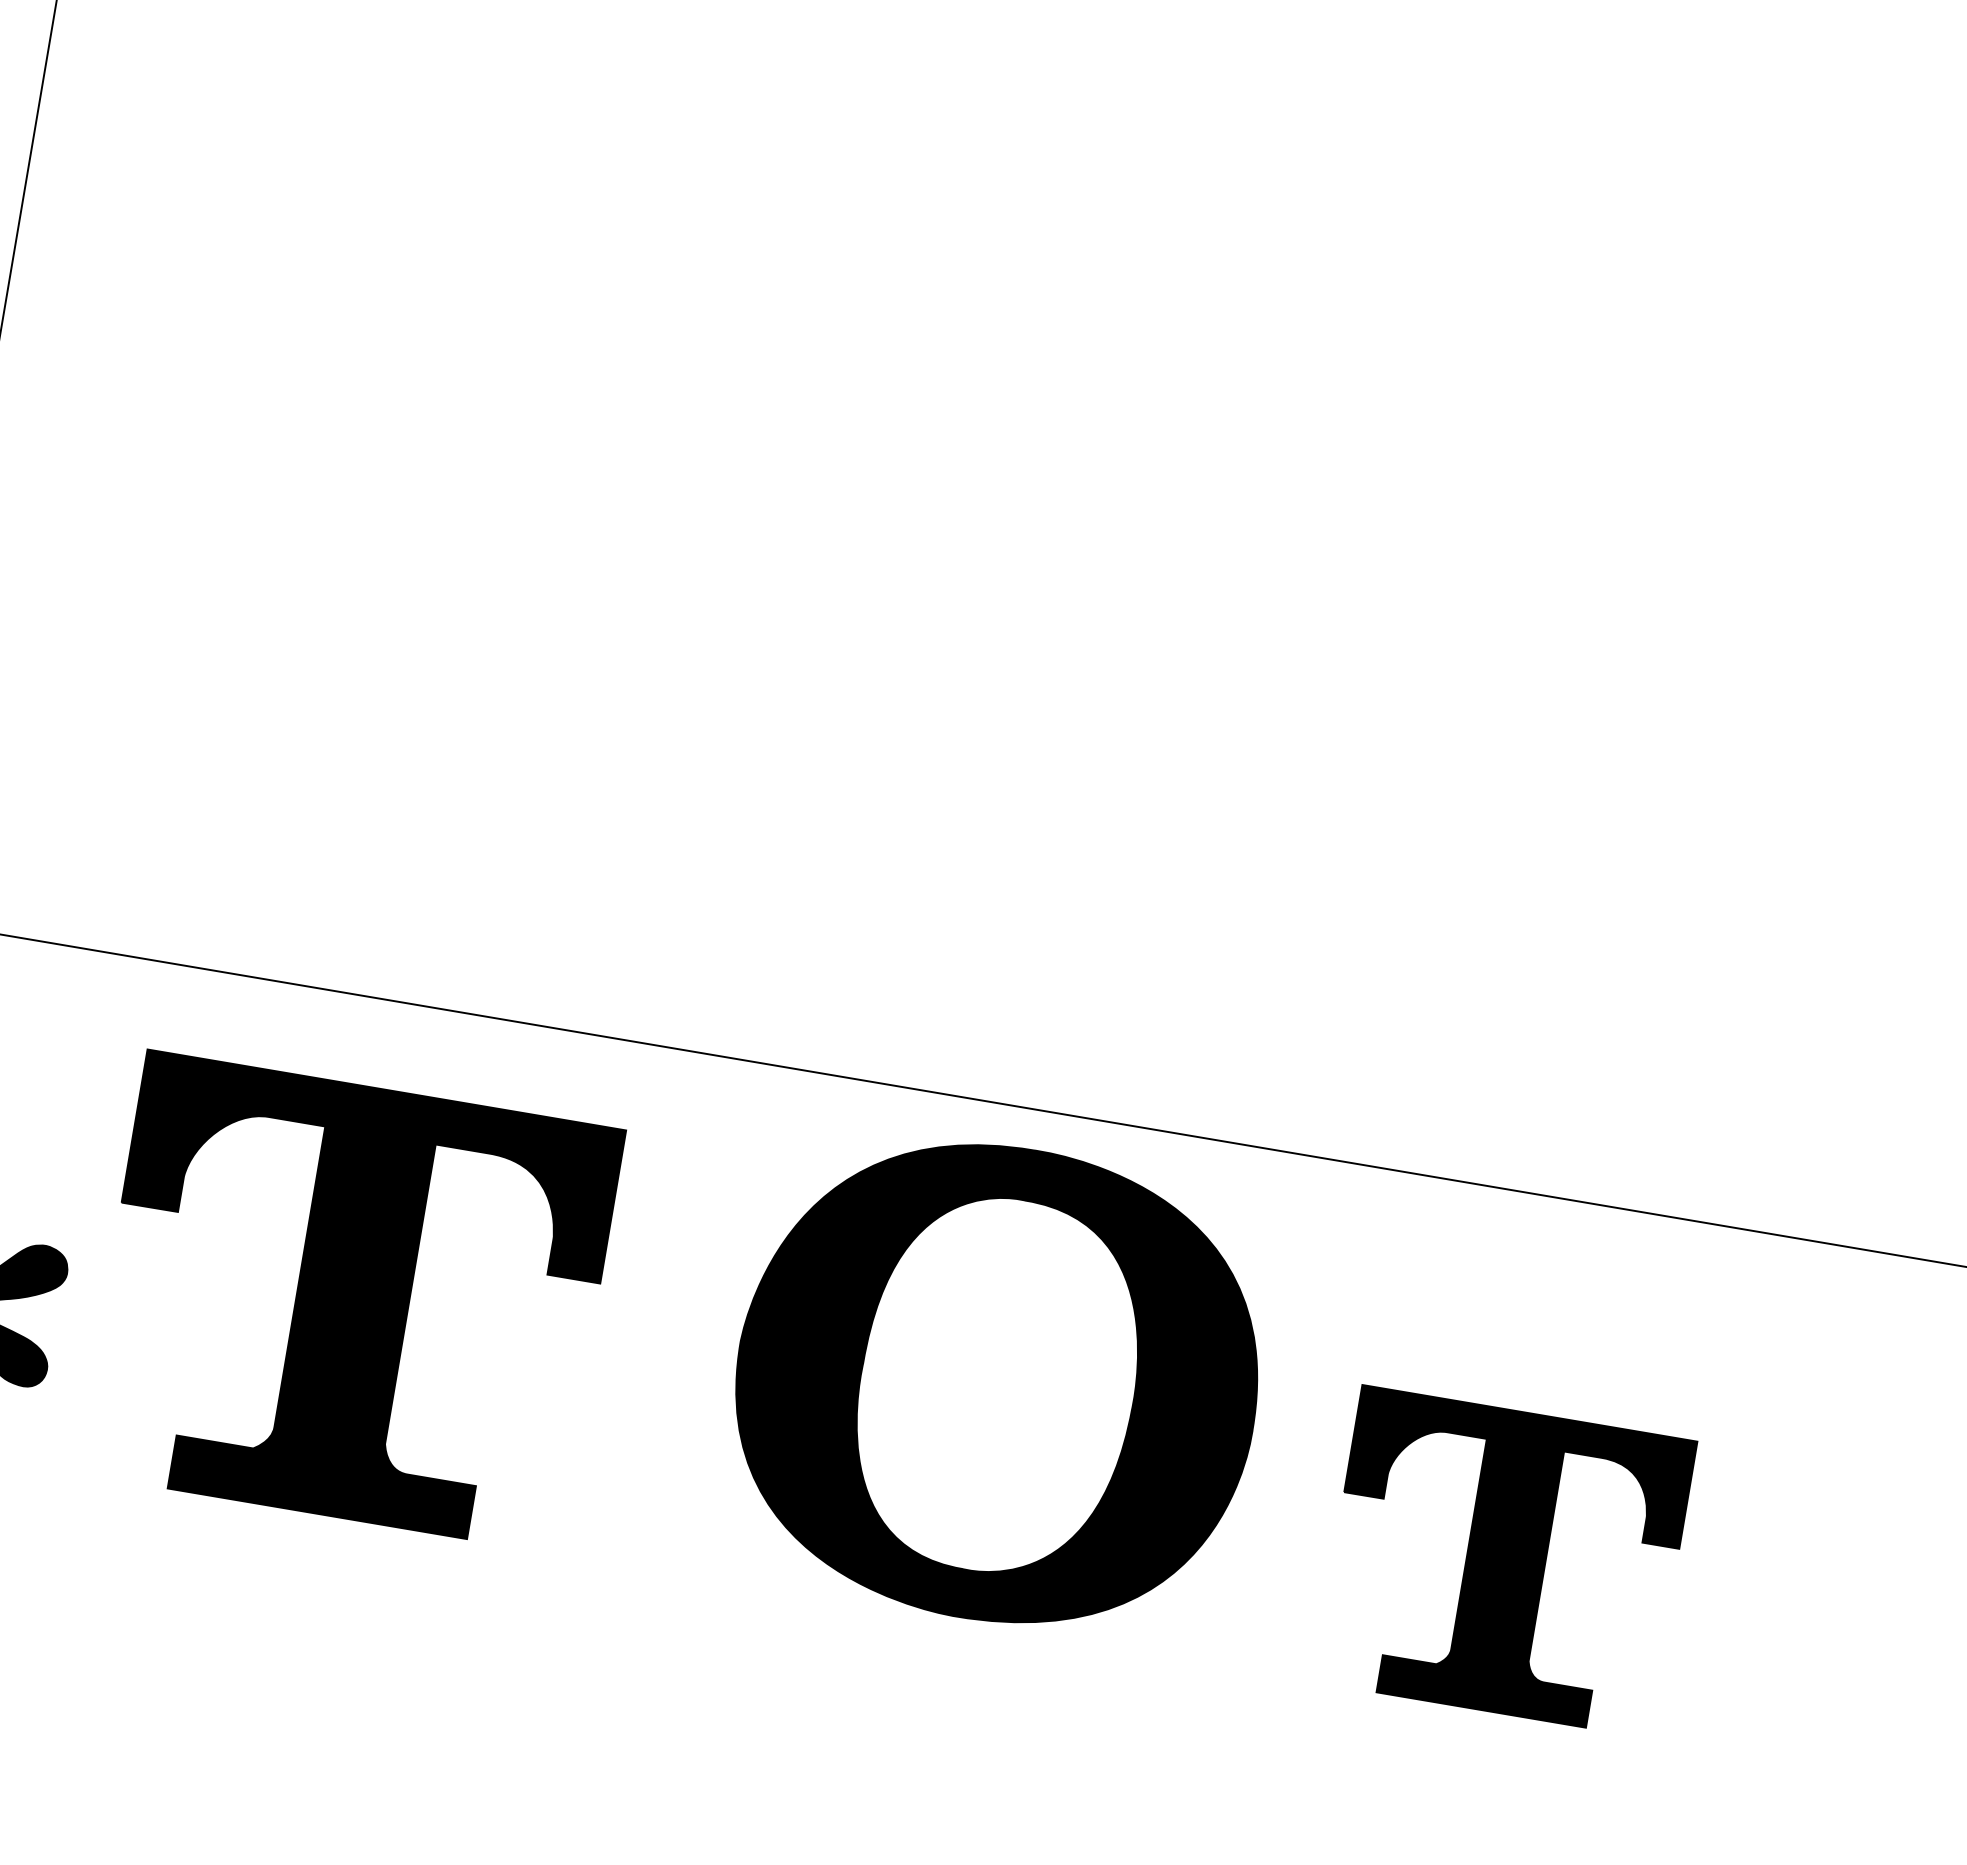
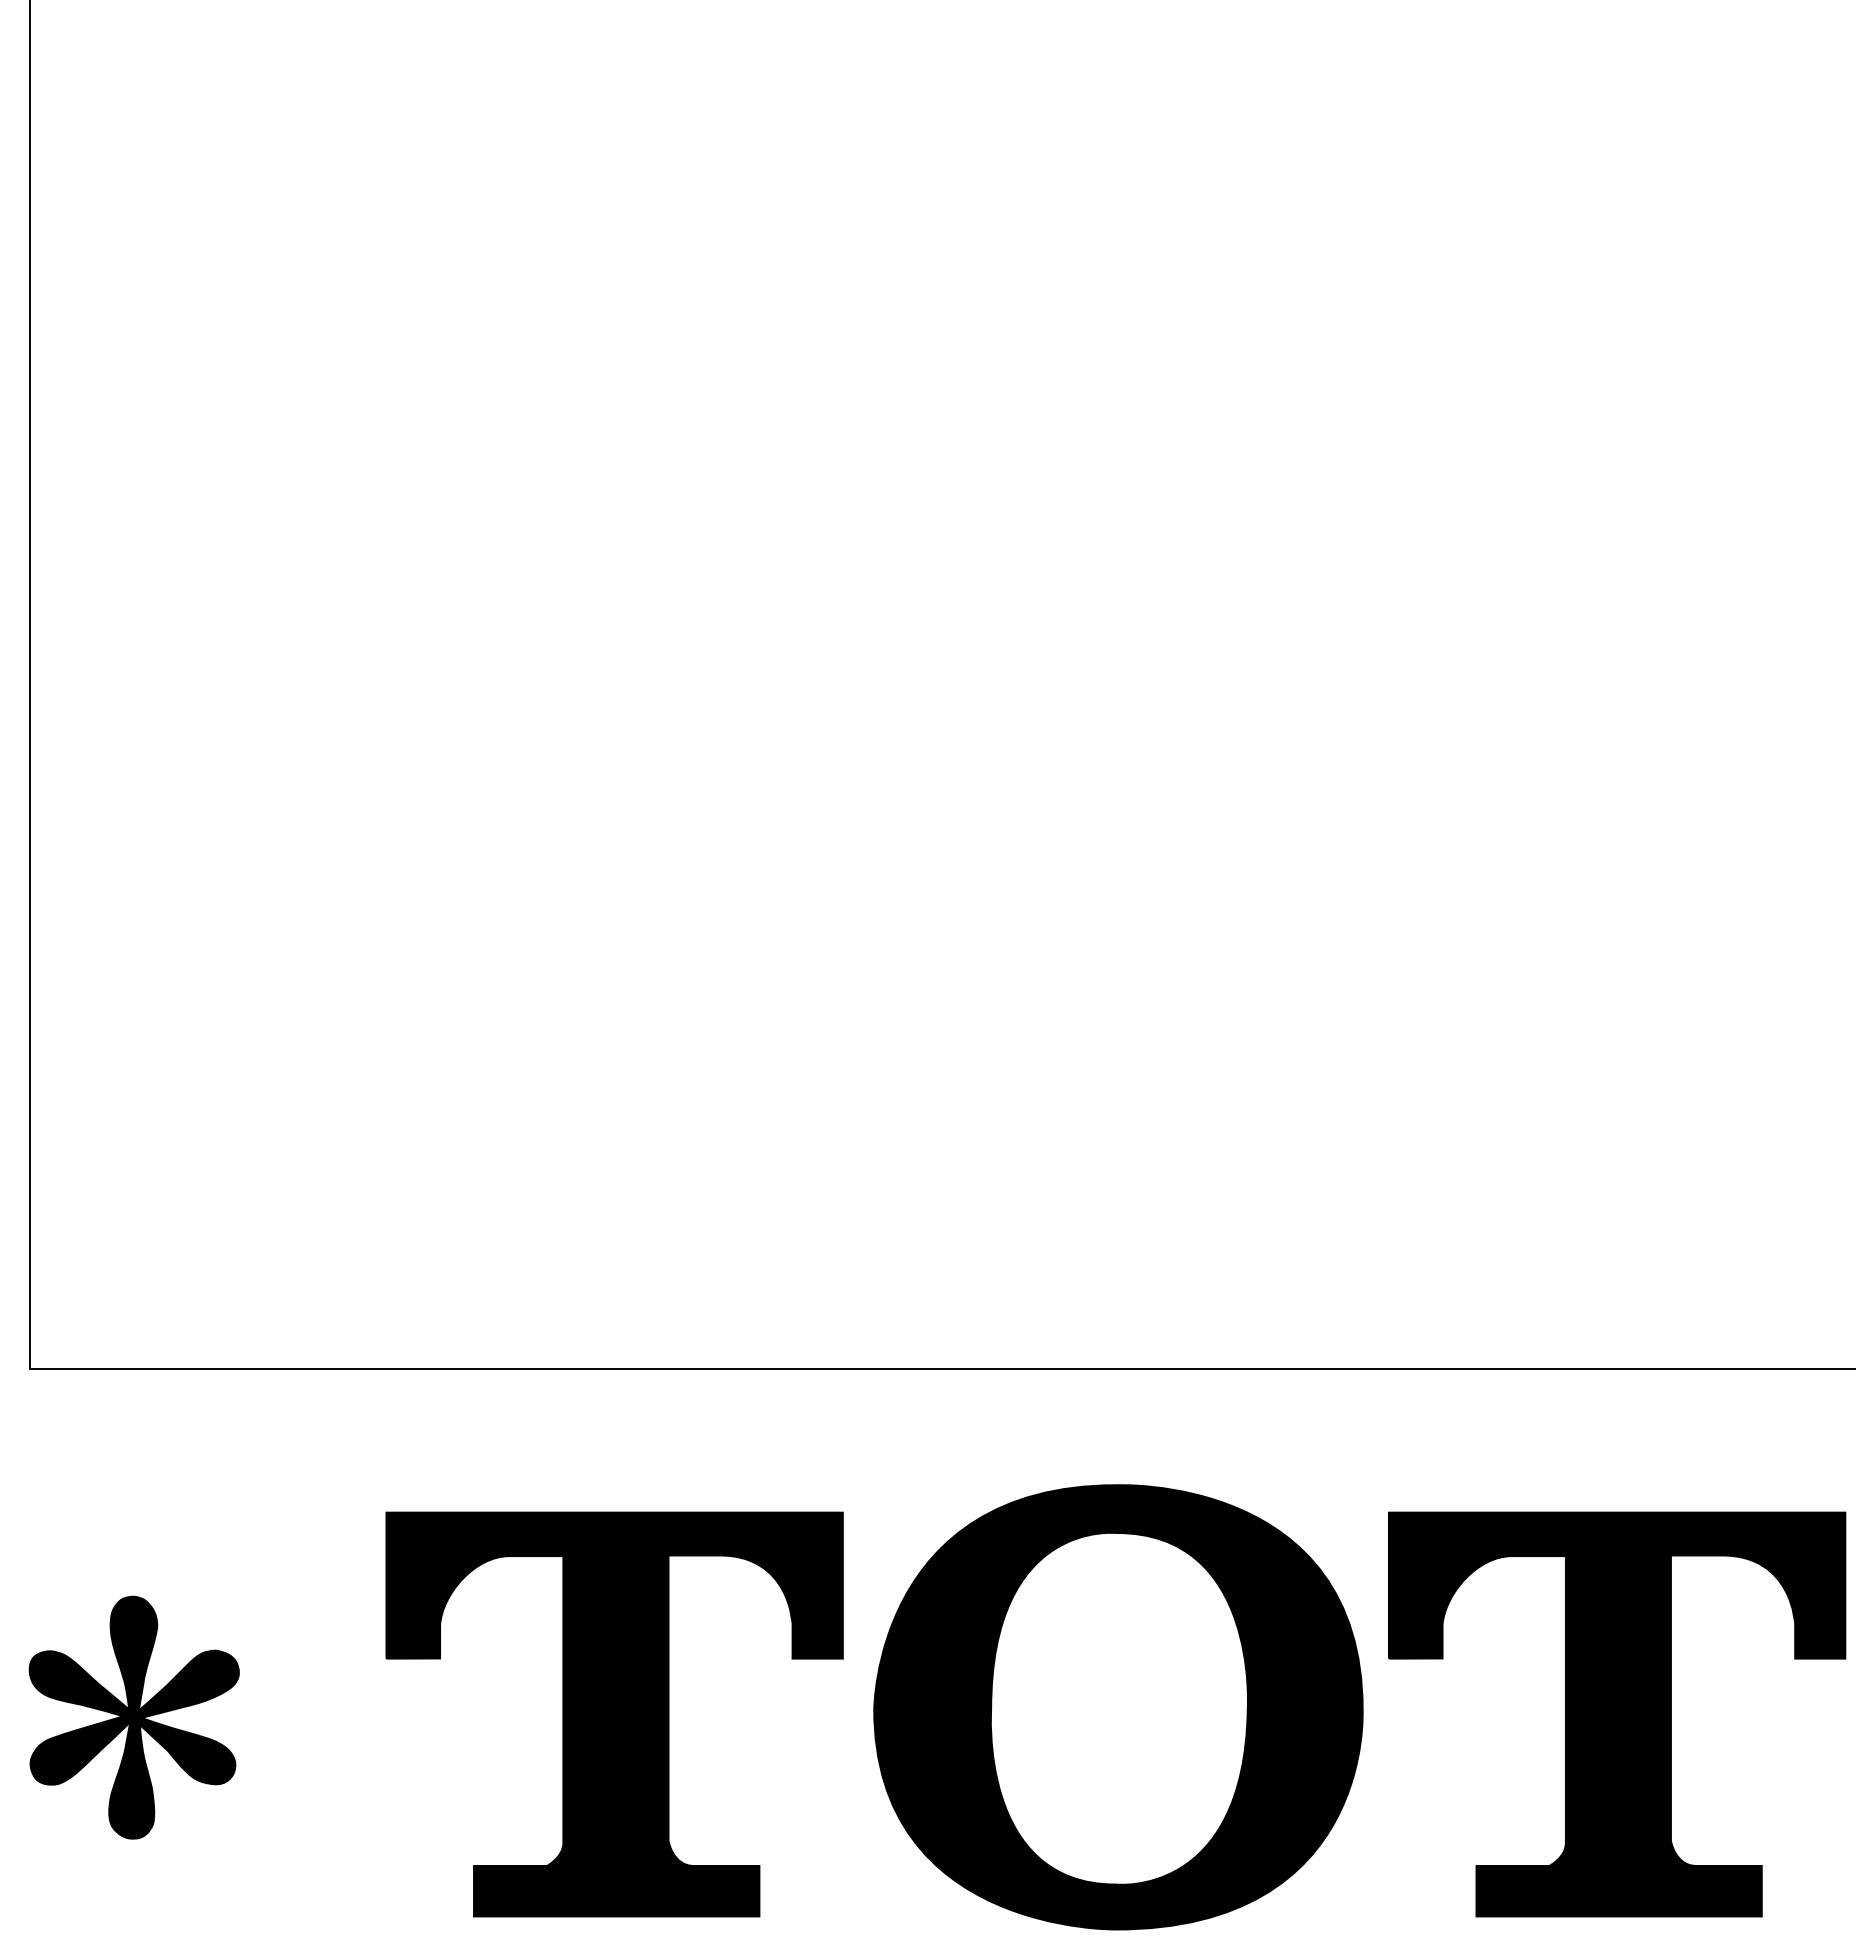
part: (350, 1301) -> (614, 1714), moved
part: (996, 1383) -> (1118, 1707), moved
part: (1505, 1561) -> (1617, 1714), size x1.43

